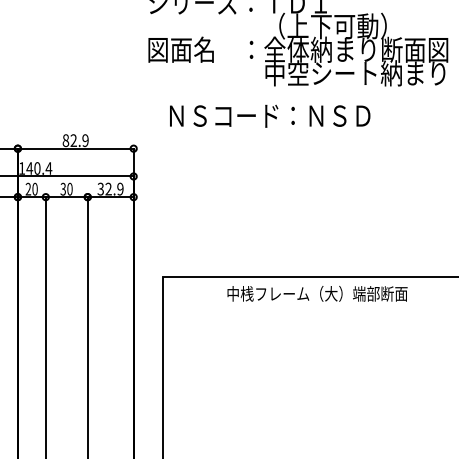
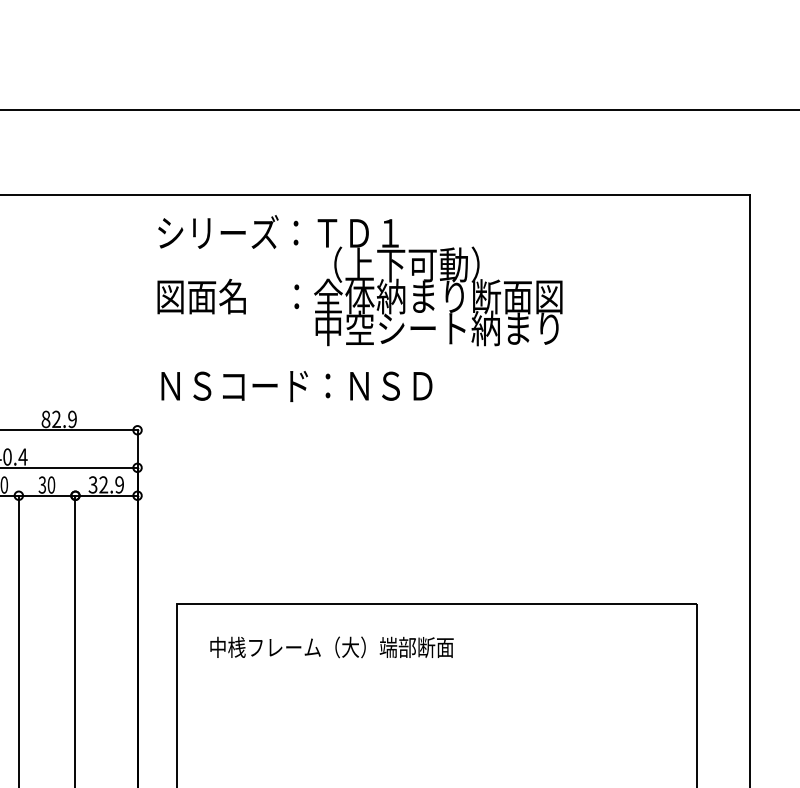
text: (269, 116) -> (296, 386), moved
text: (317, 293) -> (331, 647), moved

